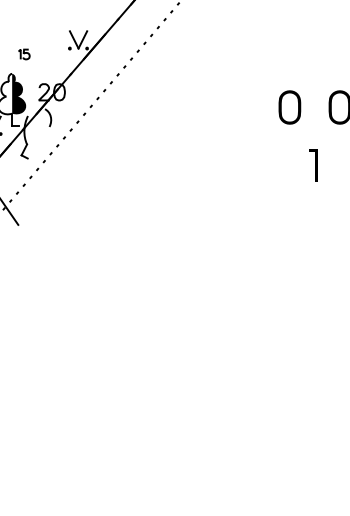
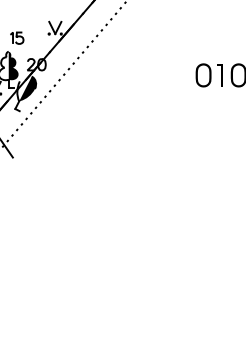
part: (24, 54) -> (17, 38), size x1.67
fill: (39, 126) -> (27, 88), added
part: (313, 165) -> (220, 75), moved

